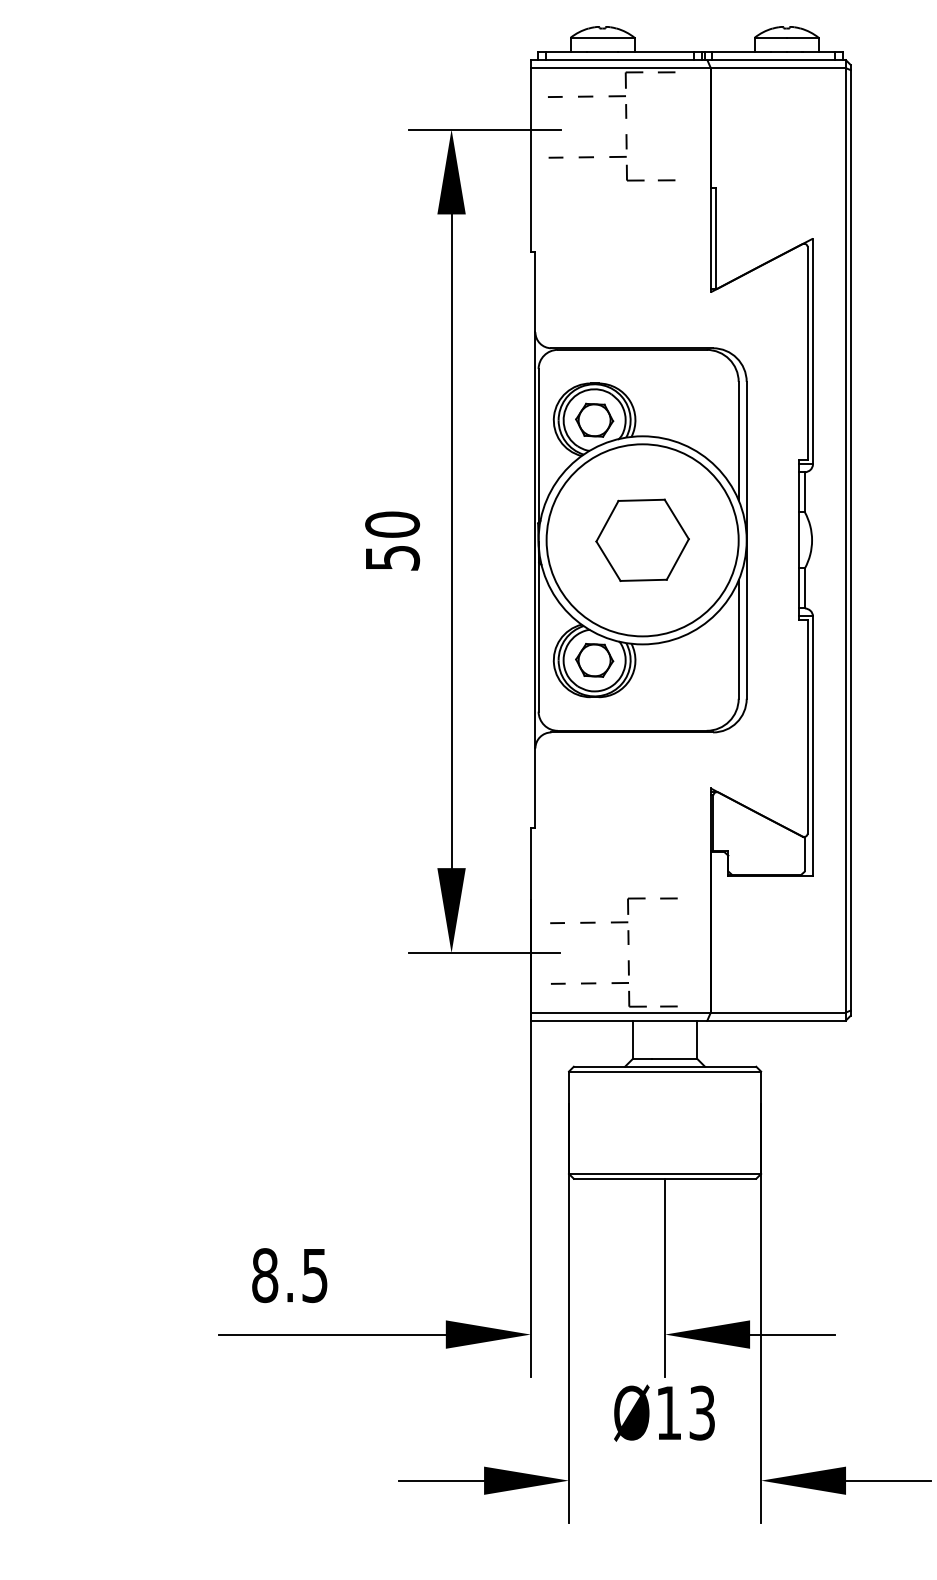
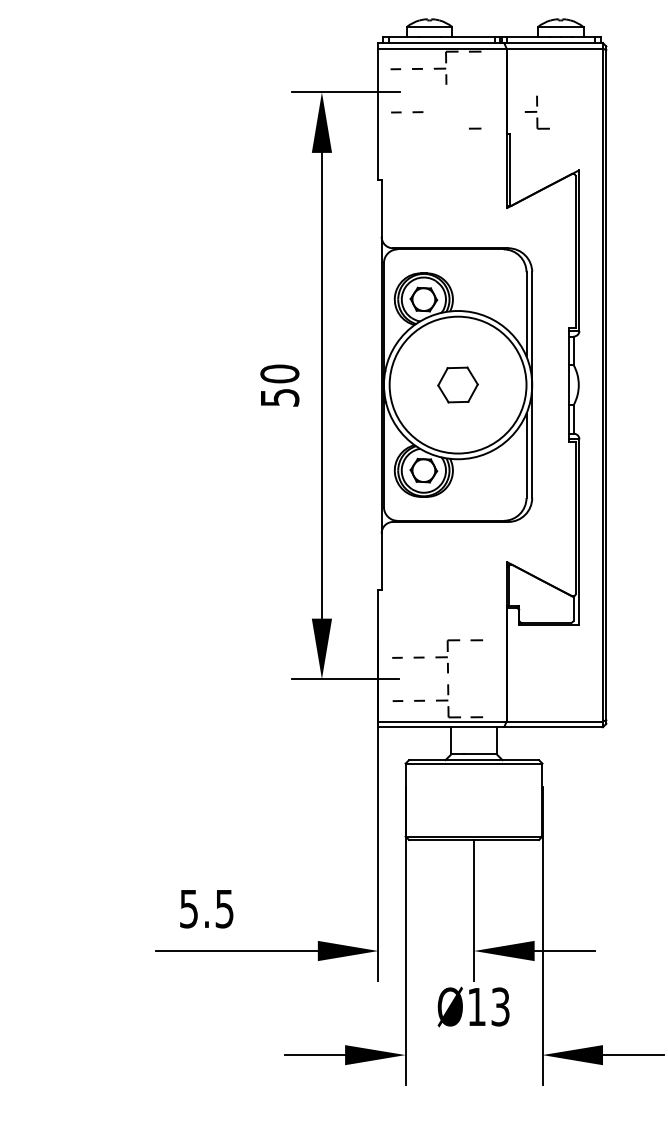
part: (626, 157) -> (537, 112), moved
part: (642, 539) -> (457, 384), size x0.6
text: (265, 1275) -> (189, 908), 8.5 -> 5.5

